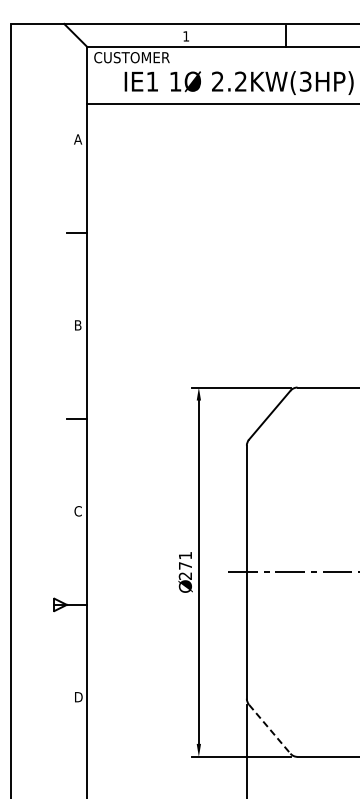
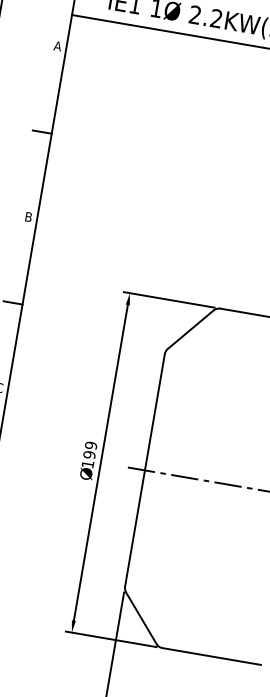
text: (185, 565) -> (89, 454), 271 -> 199
line: (270, 729) -> (141, 618), dashed -> solid

